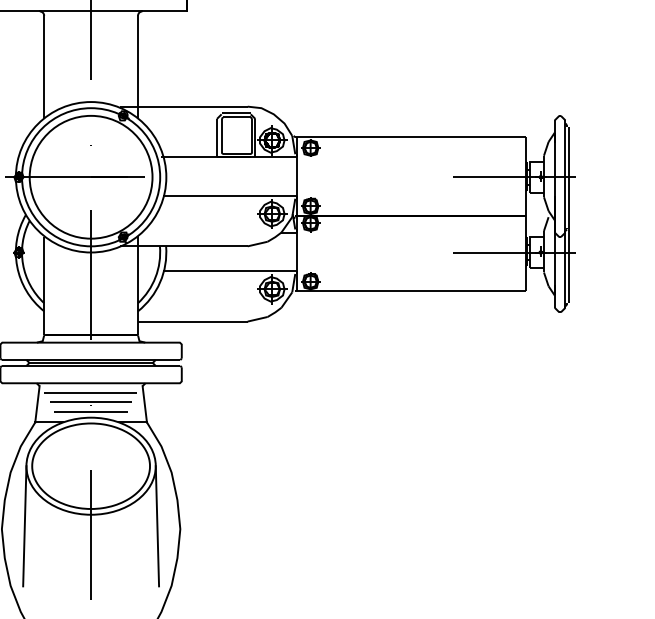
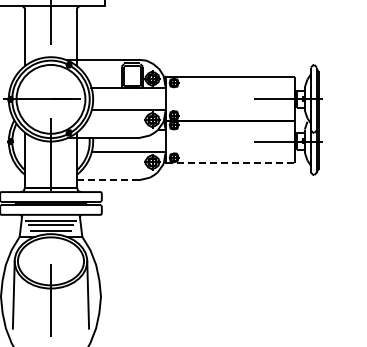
line: (411, 291) -> (230, 163), solid -> dashed
line: (193, 321) -> (108, 180), solid -> dashed

